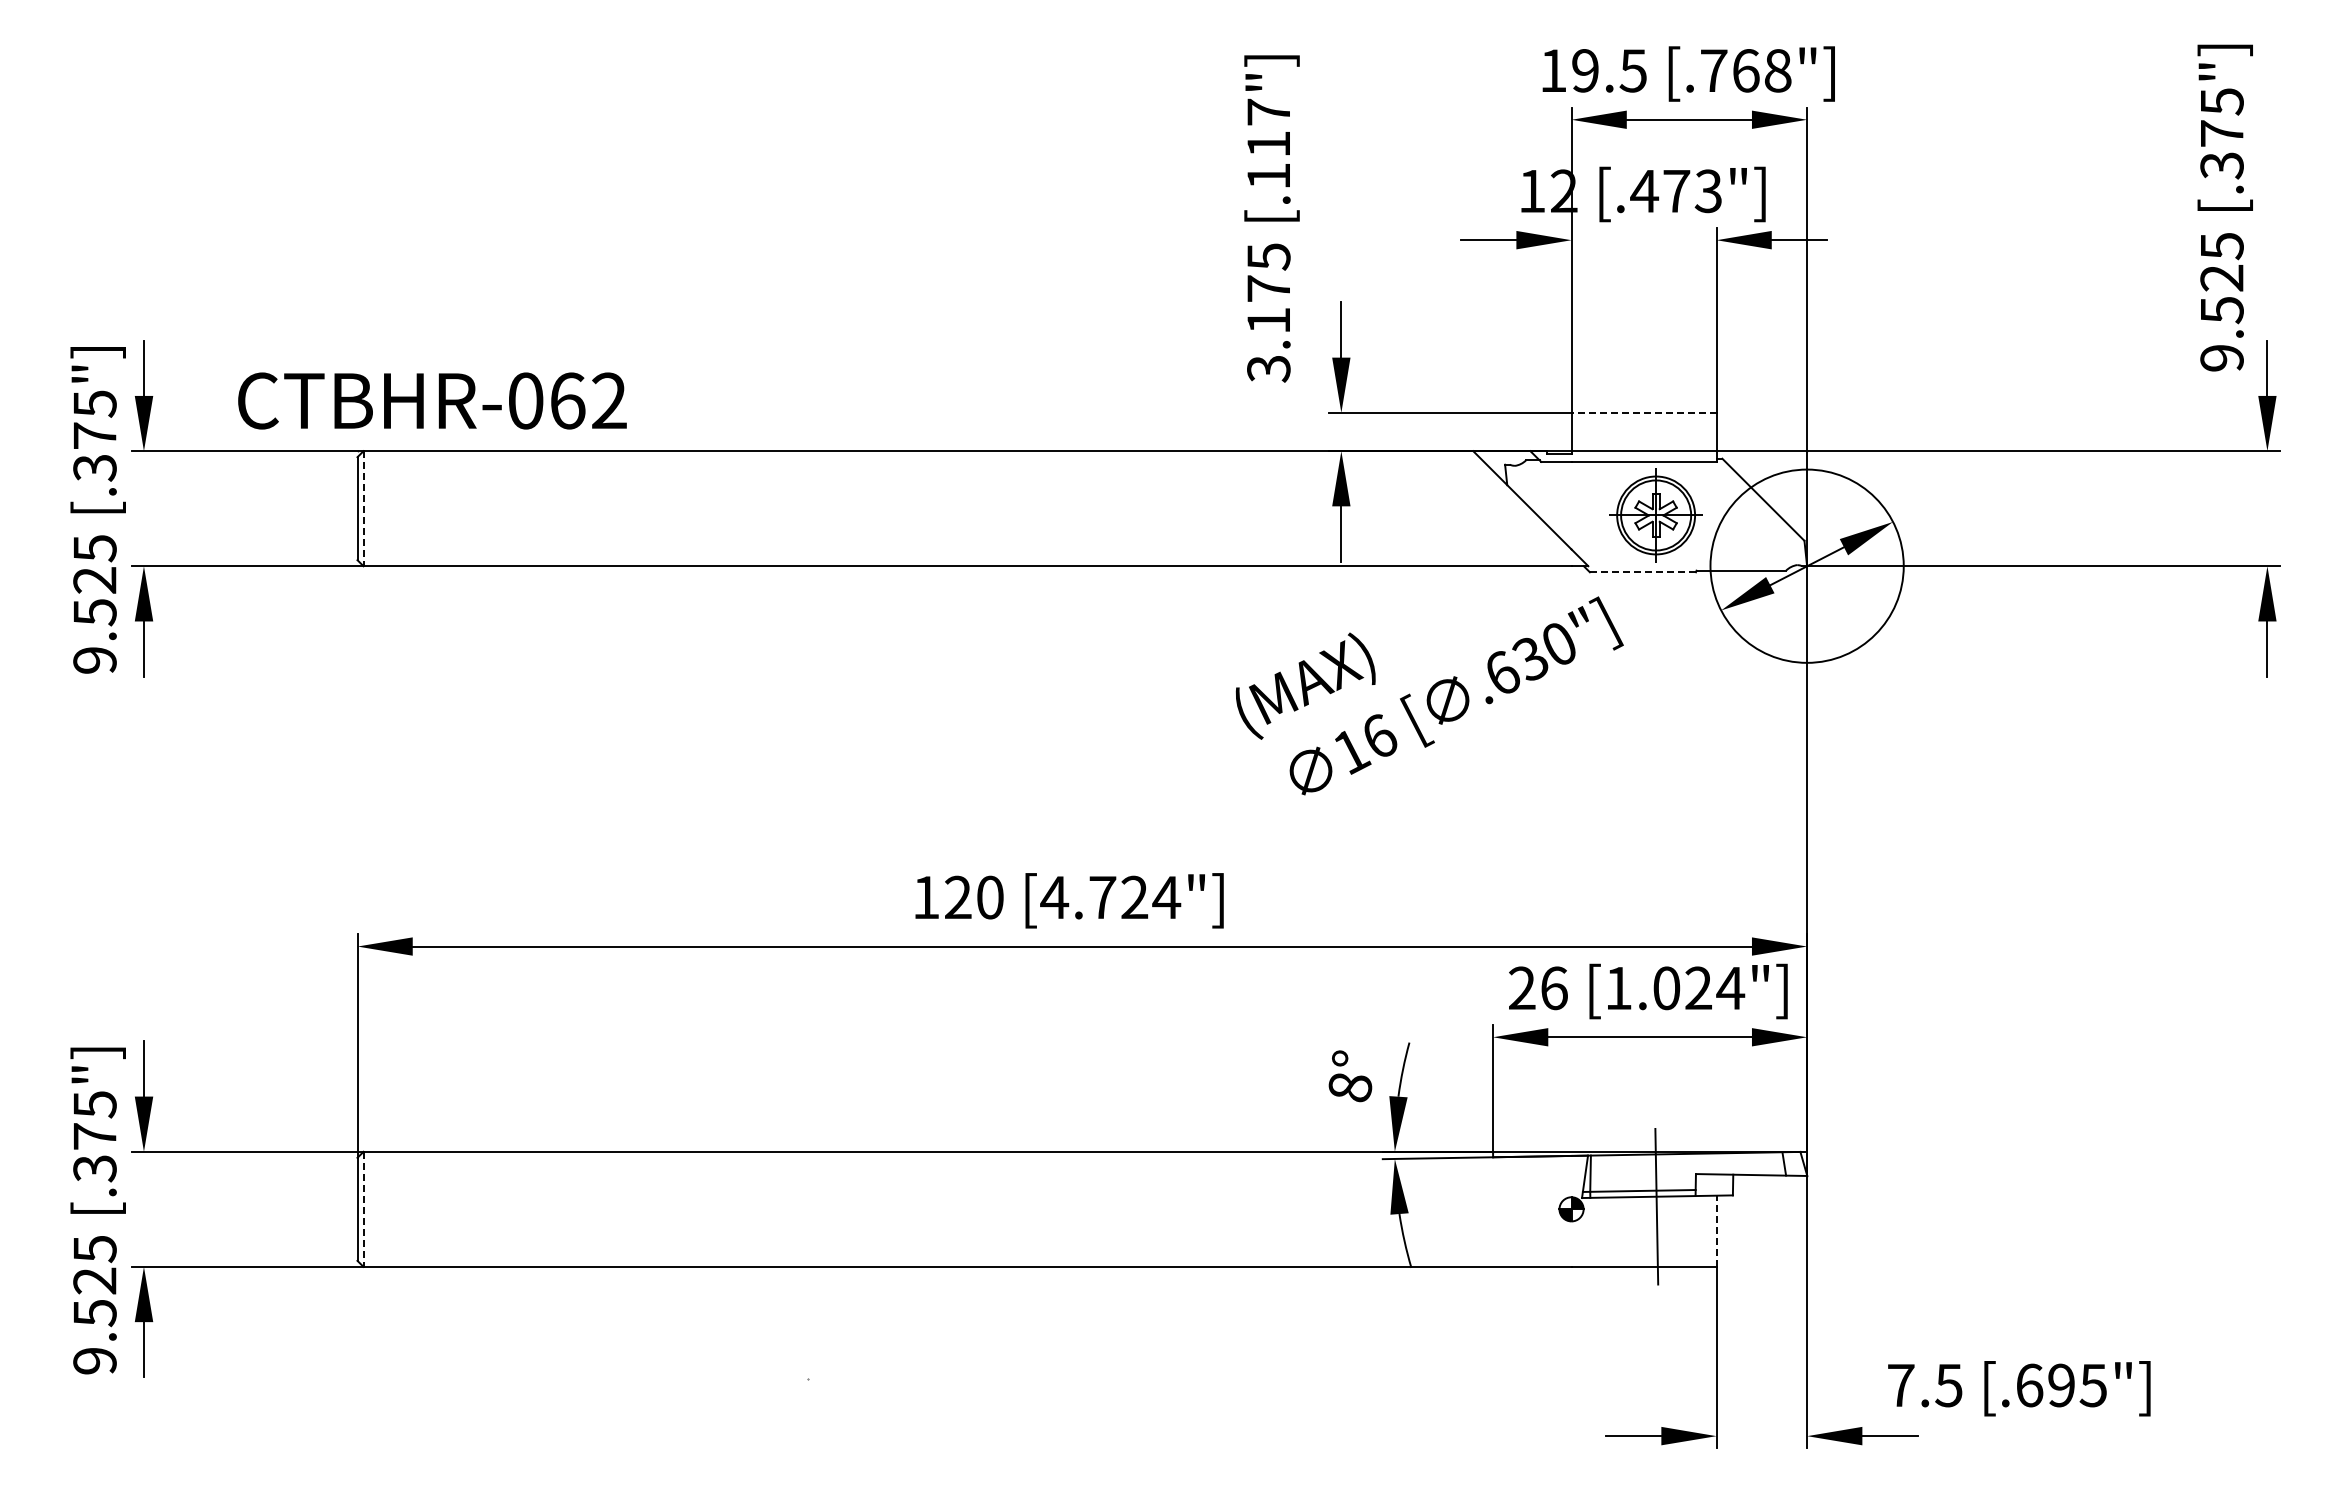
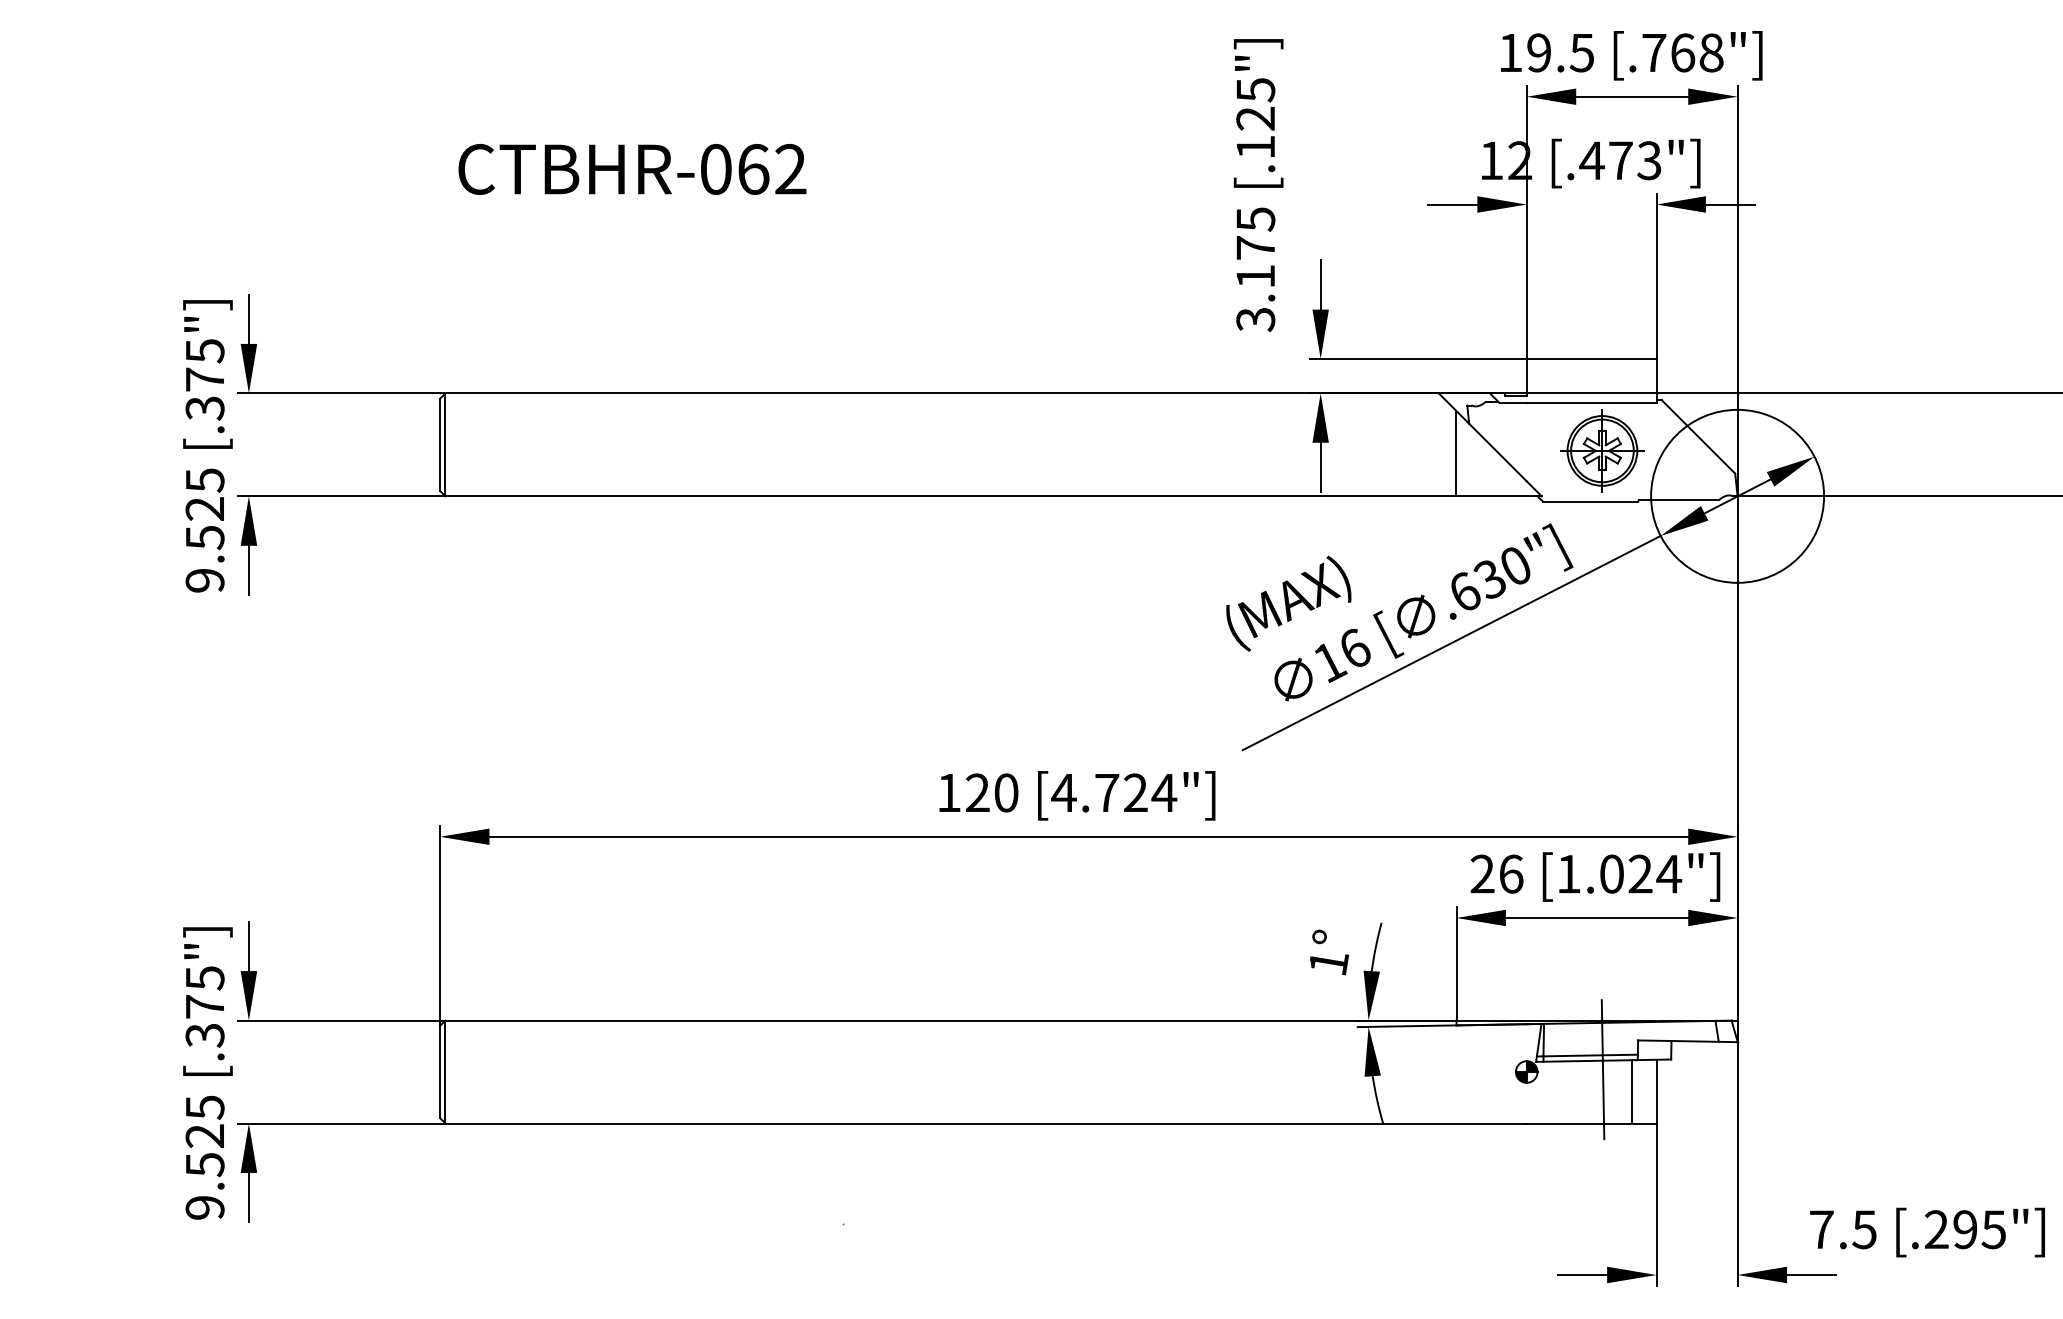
text: (1268, 127) -> (1255, 103), [.117"] -> [.125"]
text: (432, 400) -> (632, 168), moved
line: (1643, 412) -> (1591, 358), dashed -> solid
line: (363, 508) -> (445, 444), dashed -> solid
line: (1493, 518) -> (1456, 453), added
line: (1643, 572) -> (1591, 501), dashed -> solid
line: (1487, 729) -> (1451, 642), added
text: (1350, 1087) -> (1328, 962), 8° -> 1°
line: (363, 1209) -> (445, 1072), dashed -> solid
line: (1689, 1231) -> (1632, 1091), added
line: (1716, 1231) -> (1656, 1091), dashed -> solid
text: (2029, 1385) -> (1936, 1229), [.695"] -> [.295"]

